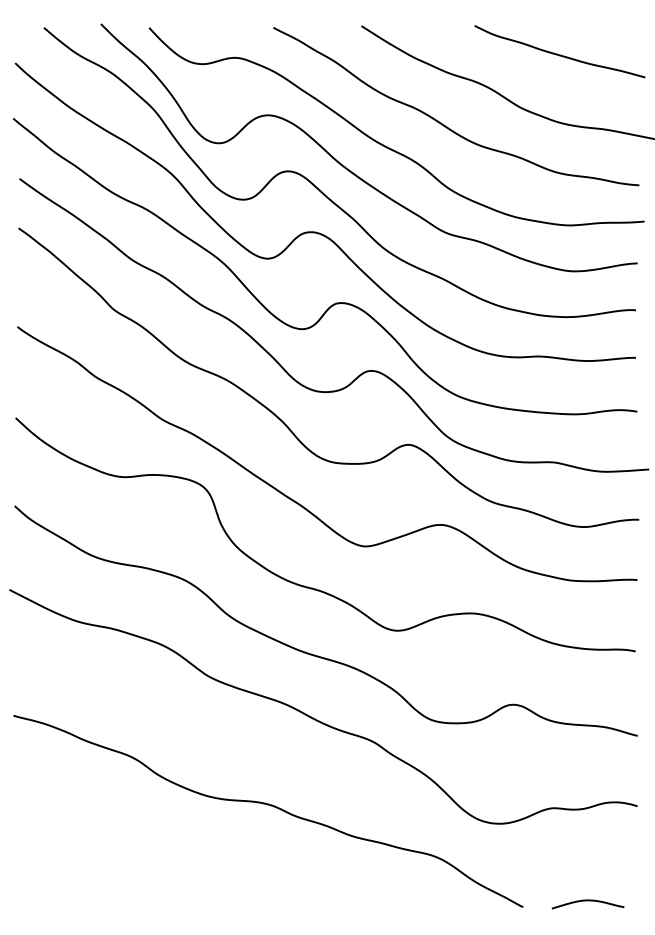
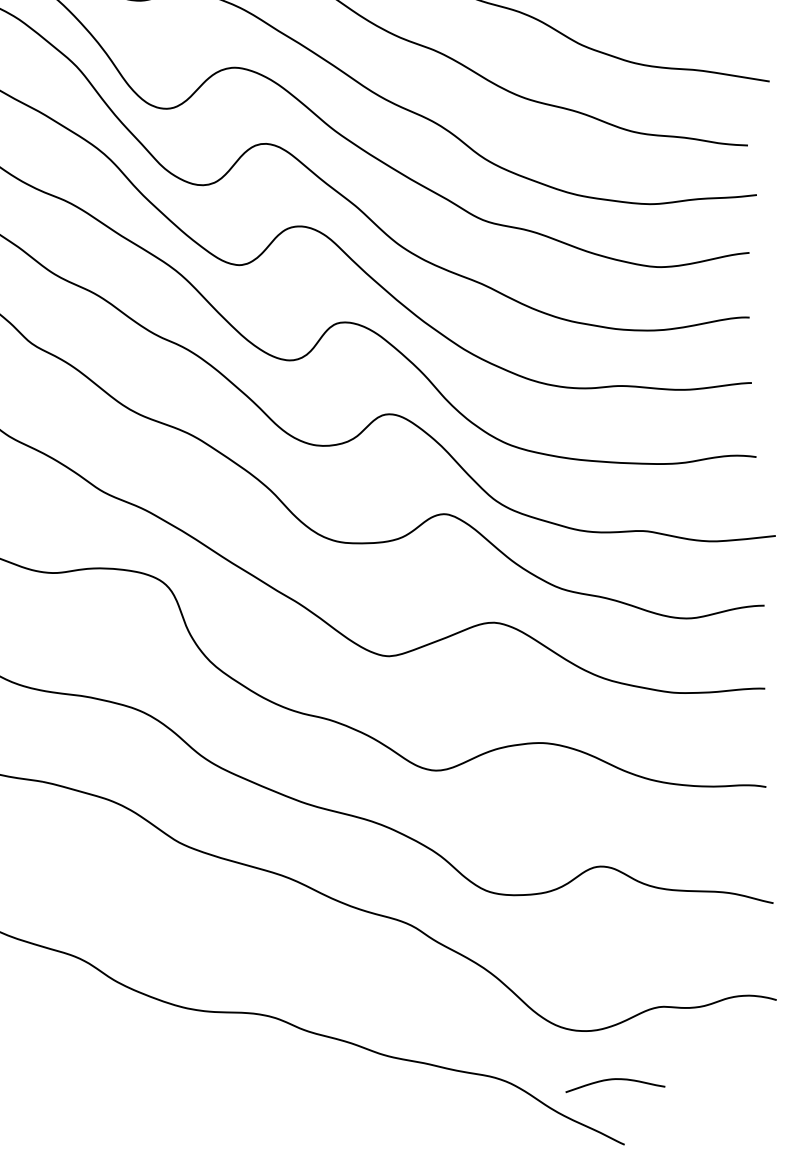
curve: (587, 901) -> (614, 1080), moved

